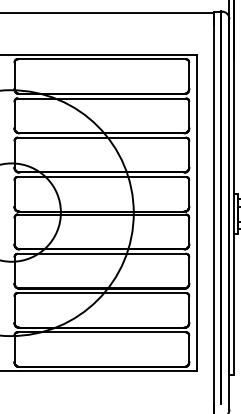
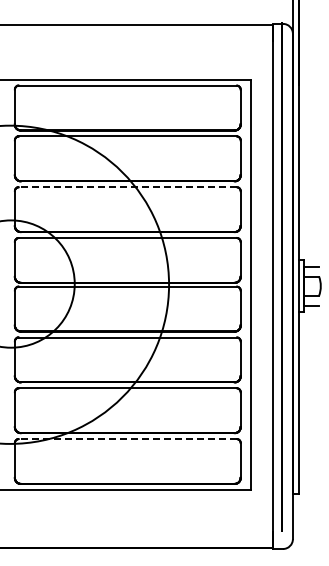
line: (101, 137) -> (127, 187), solid -> dashed
line: (101, 332) -> (127, 439), solid -> dashed

